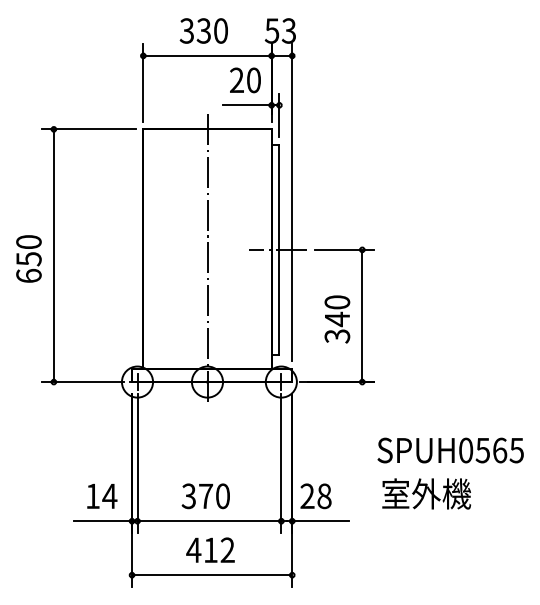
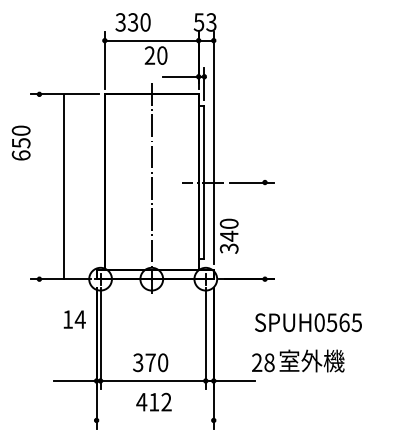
text: (203, 30) -> (132, 22), moved
text: (245, 80) -> (156, 55), moved
line: (53, 255) -> (63, 186), moved
text: (28, 258) -> (20, 142), moved
line: (362, 315) -> (265, 230), removed
text: (337, 319) -> (229, 236), moved
text: (450, 450) -> (308, 322), moved
text: (102, 496) -> (74, 319), moved
text: (315, 496) -> (262, 362), moved
line: (211, 575) -> (154, 420), removed

